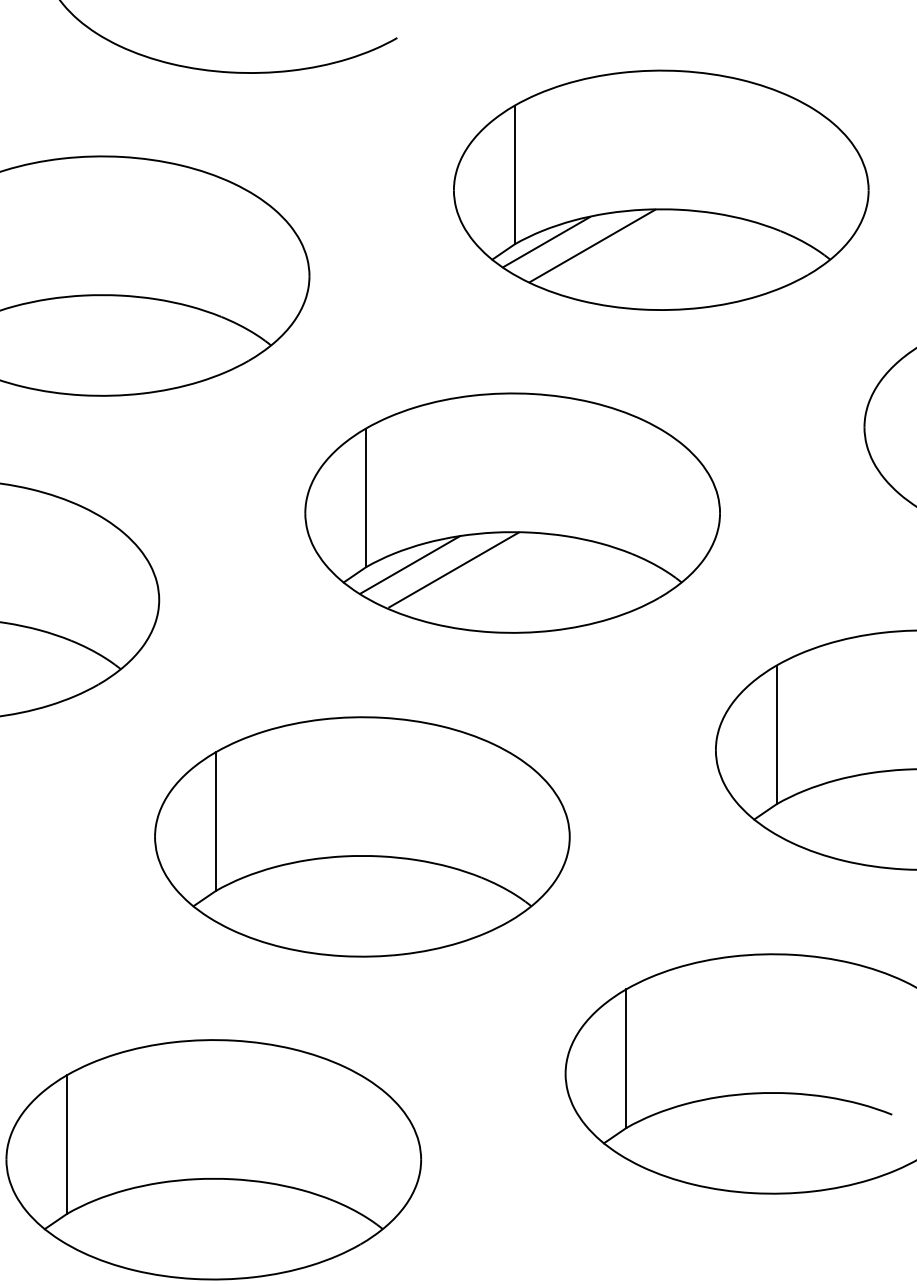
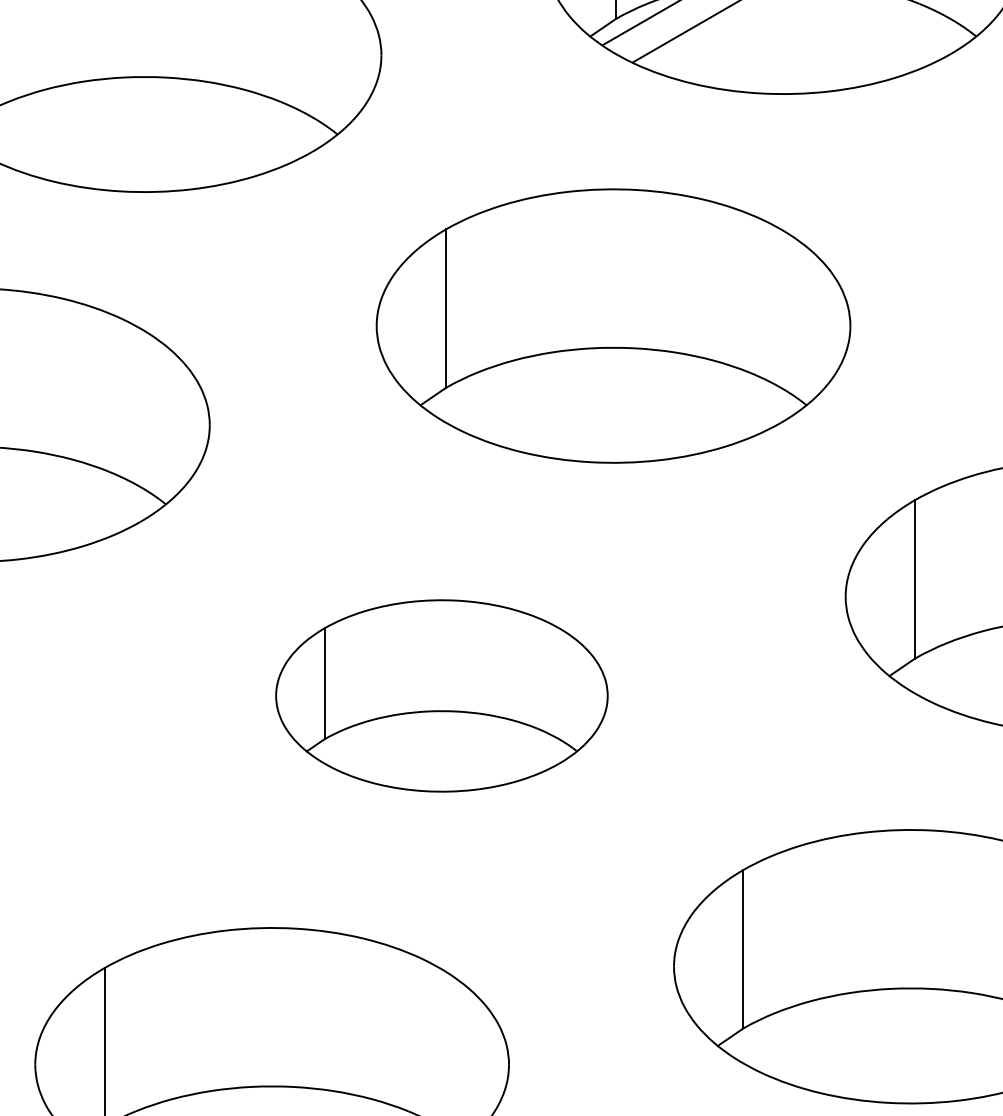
line: (409, 564) -> (495, 384), removed
line: (453, 569) -> (545, 390), removed
part: (362, 836) -> (441, 695), size x0.7

